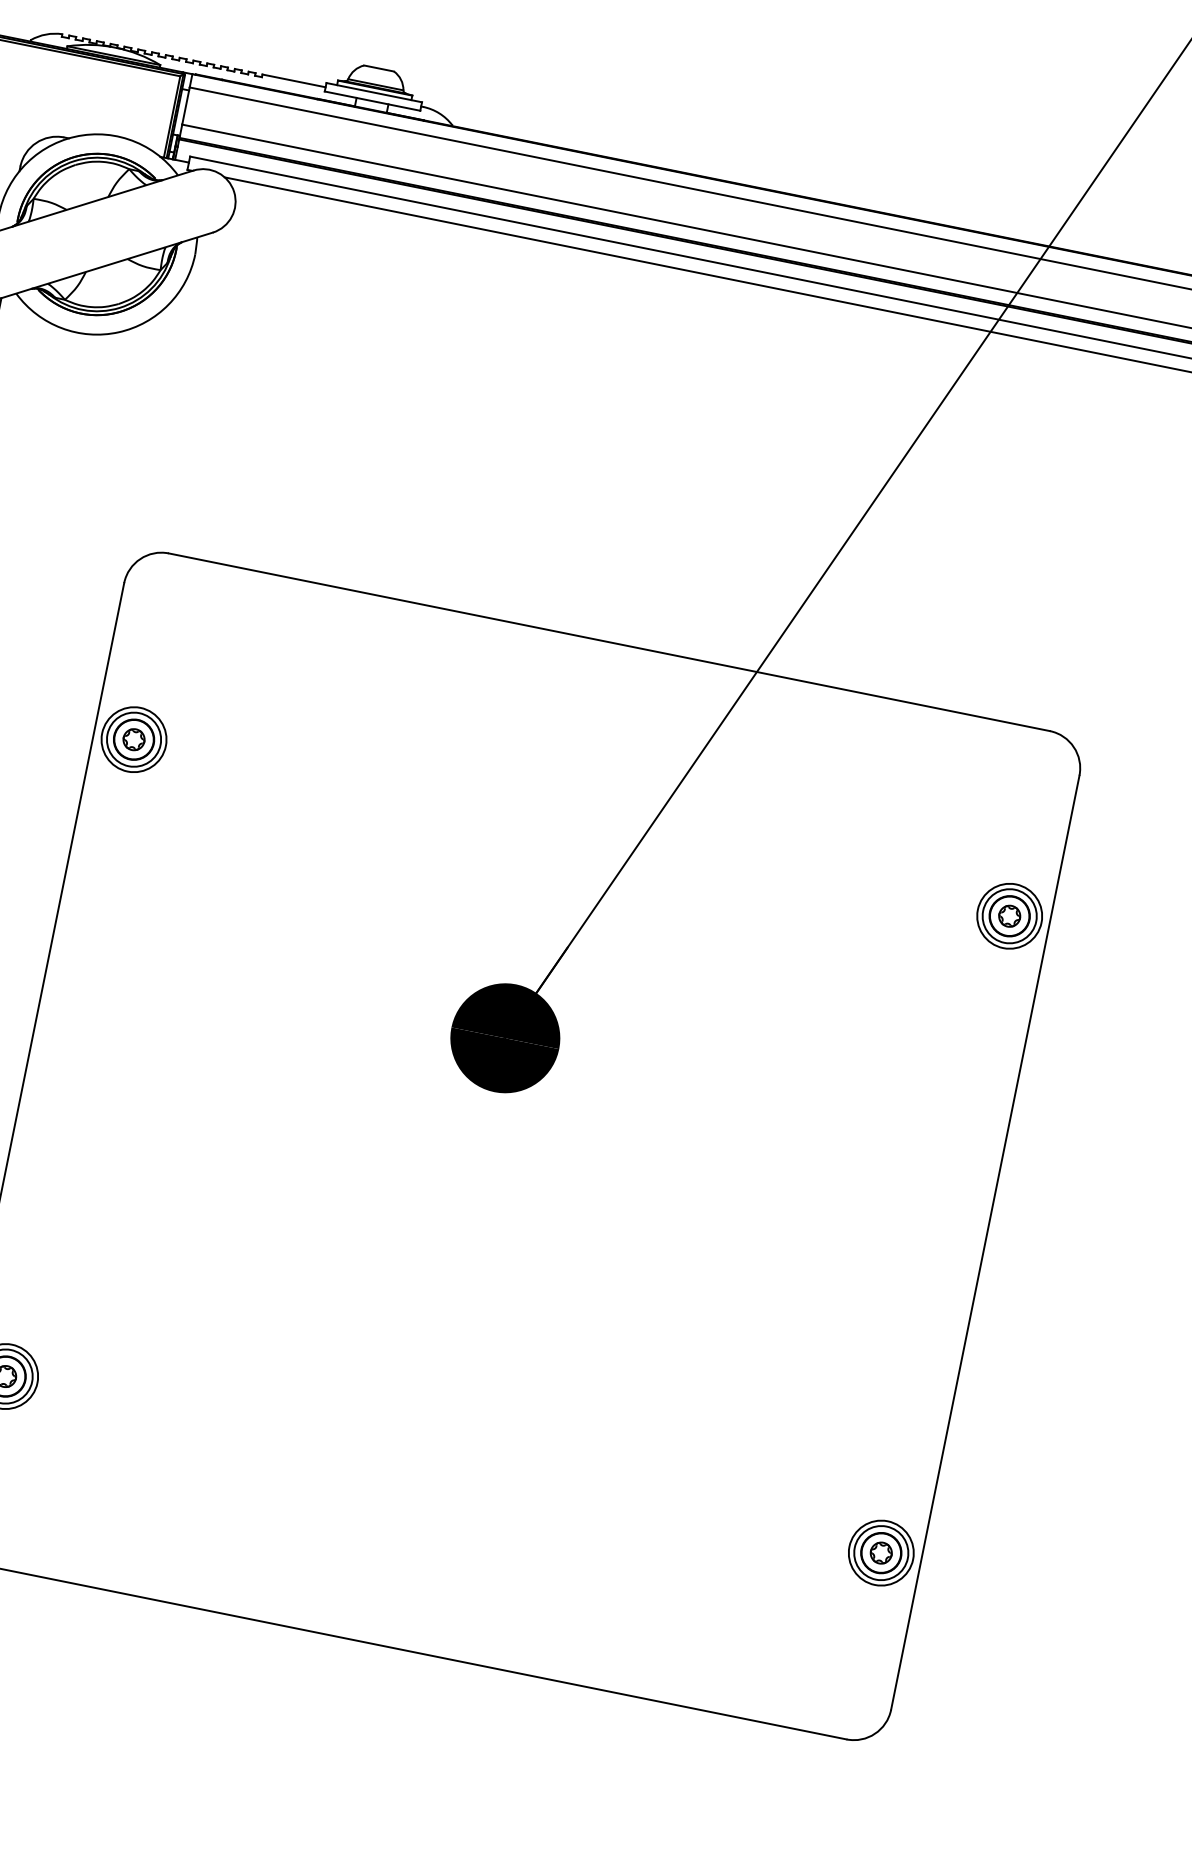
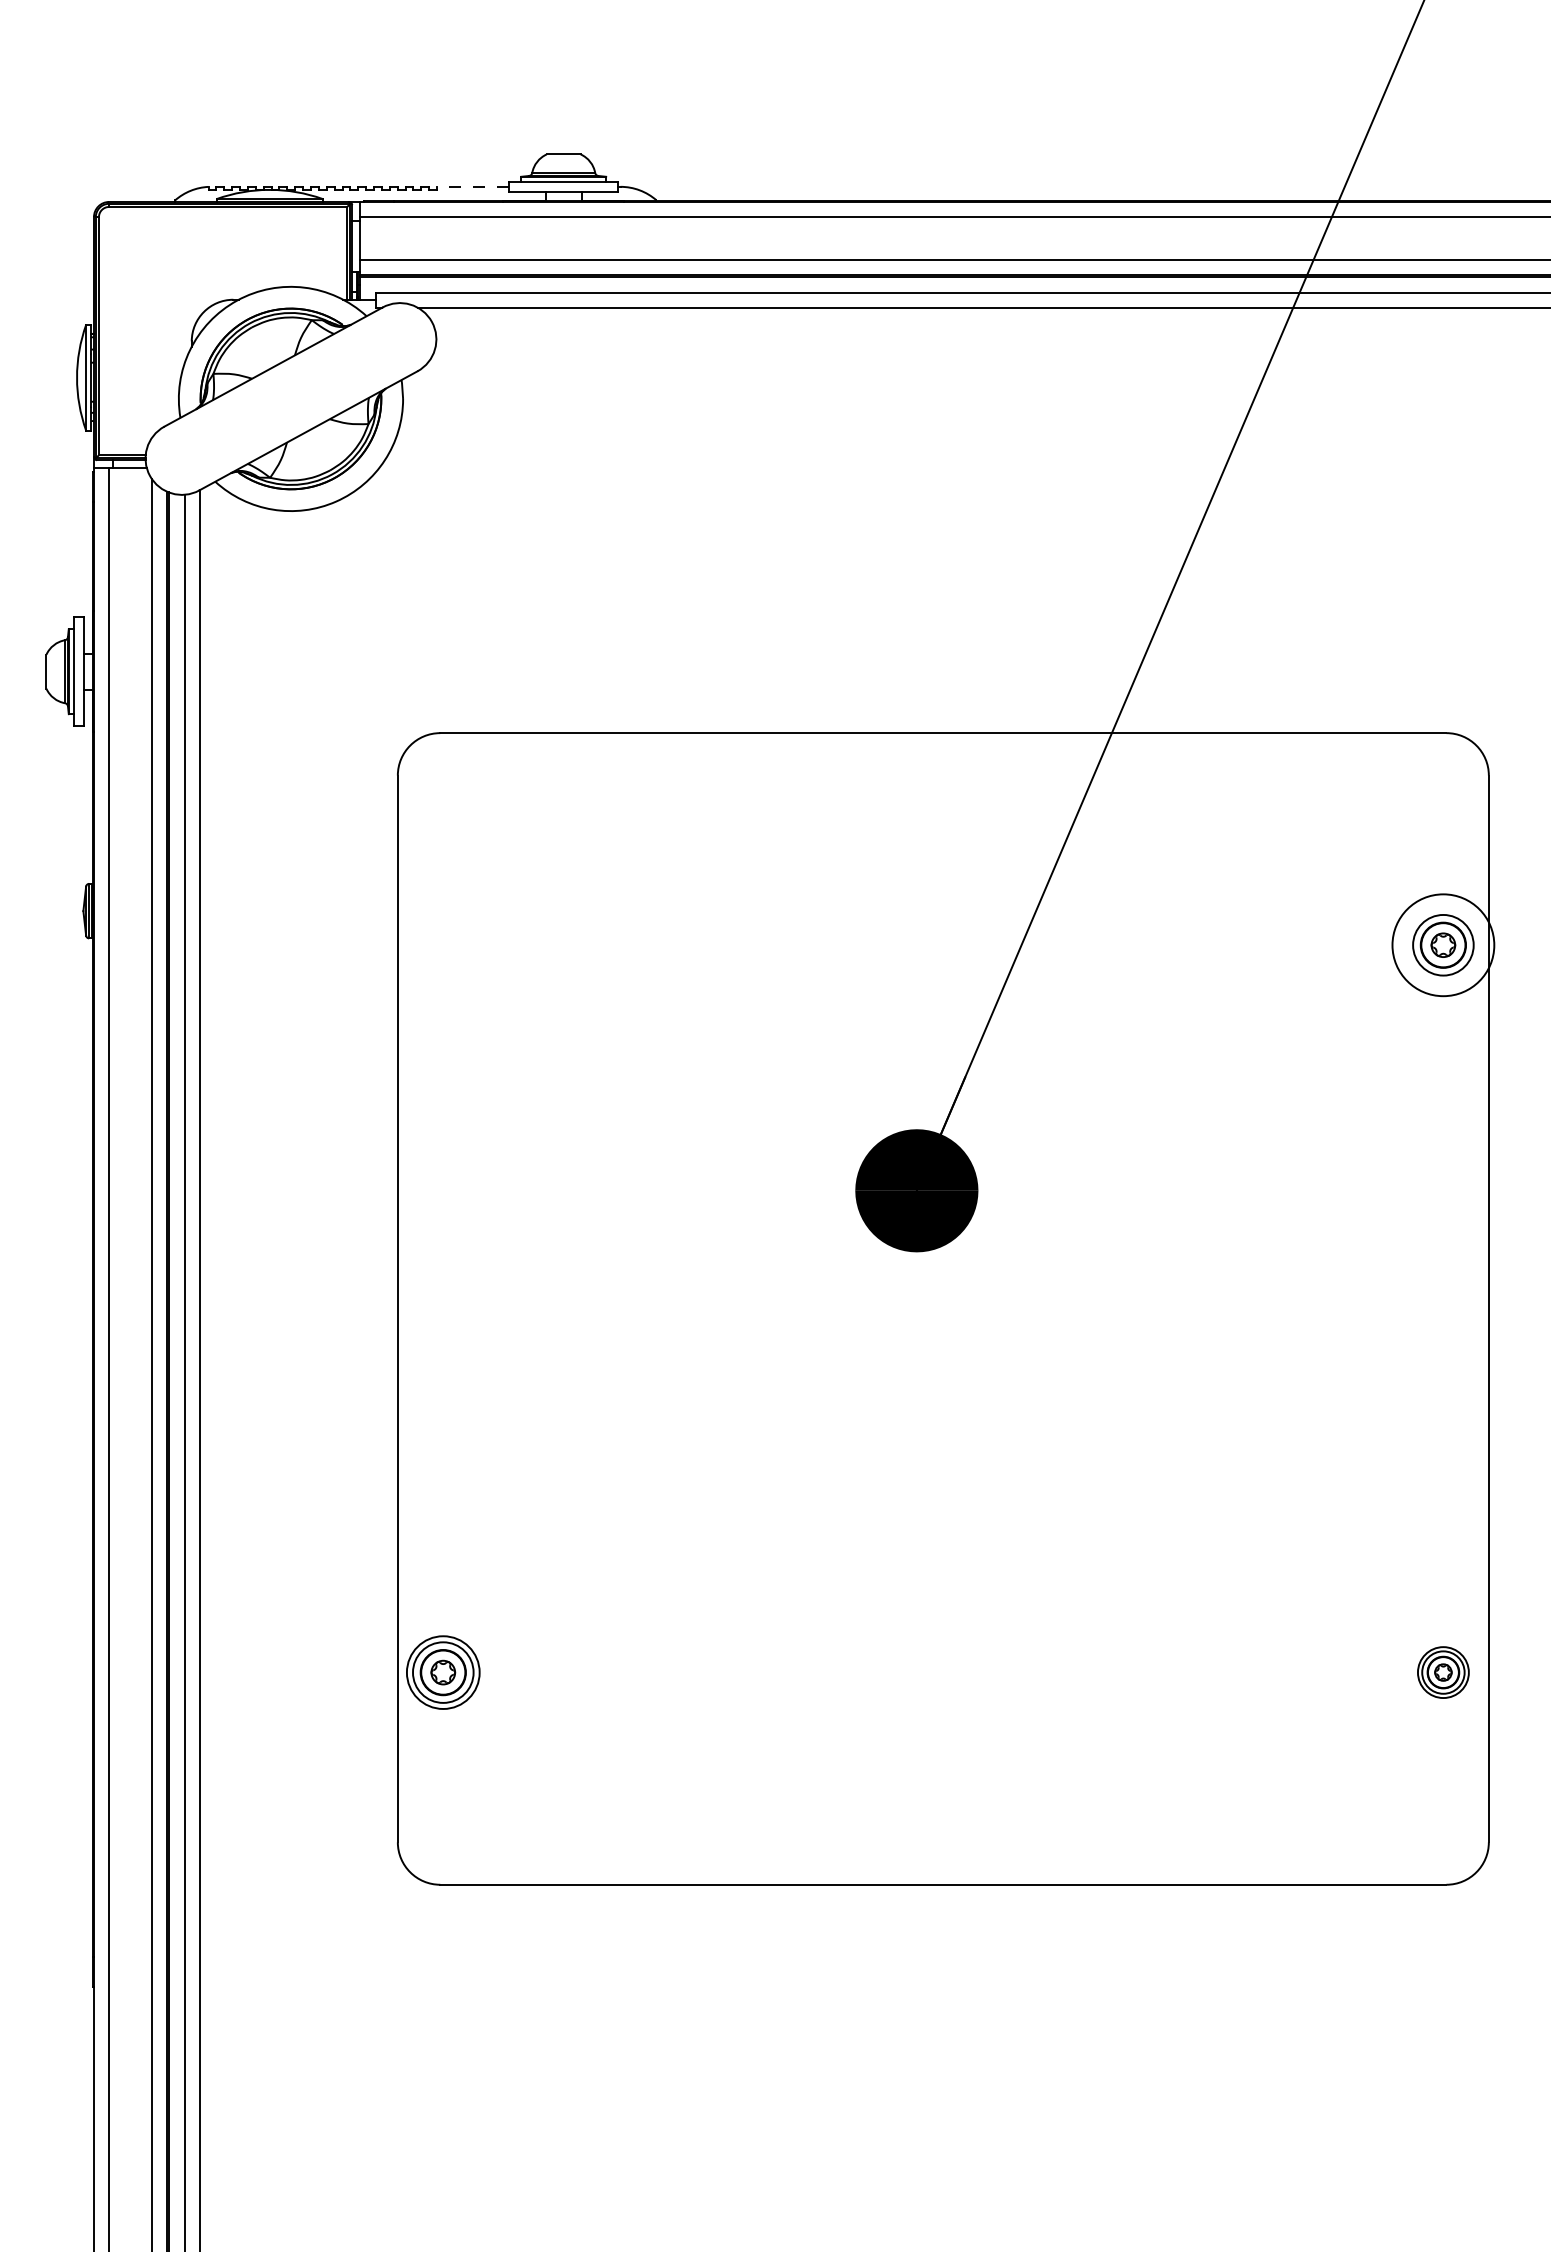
line: (293, 80) -> (472, 186), solid -> dashed
part: (134, 739) -> (443, 945), removed
circle: (1009, 915) -> (1443, 944), size x1.4
part: (881, 1553) -> (1443, 1672), size x0.7

